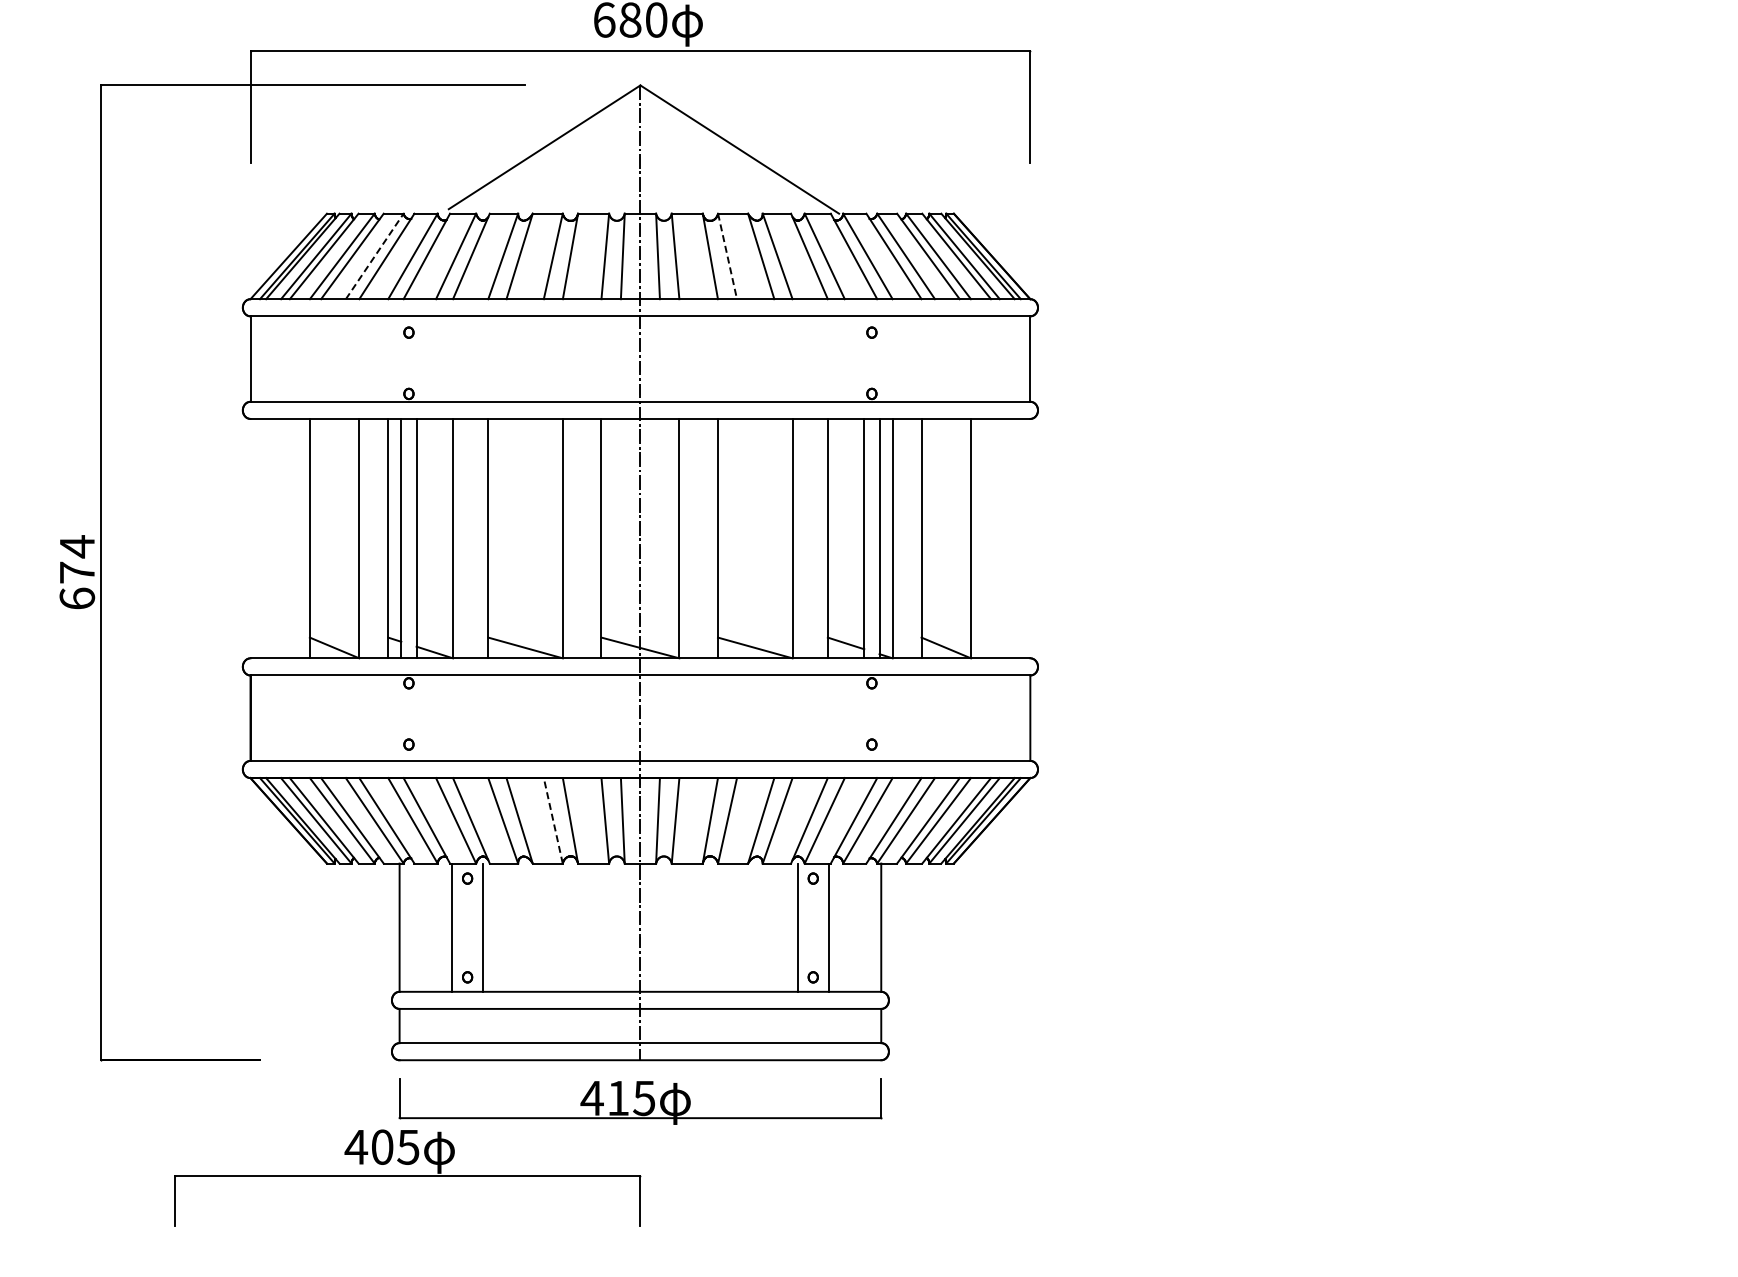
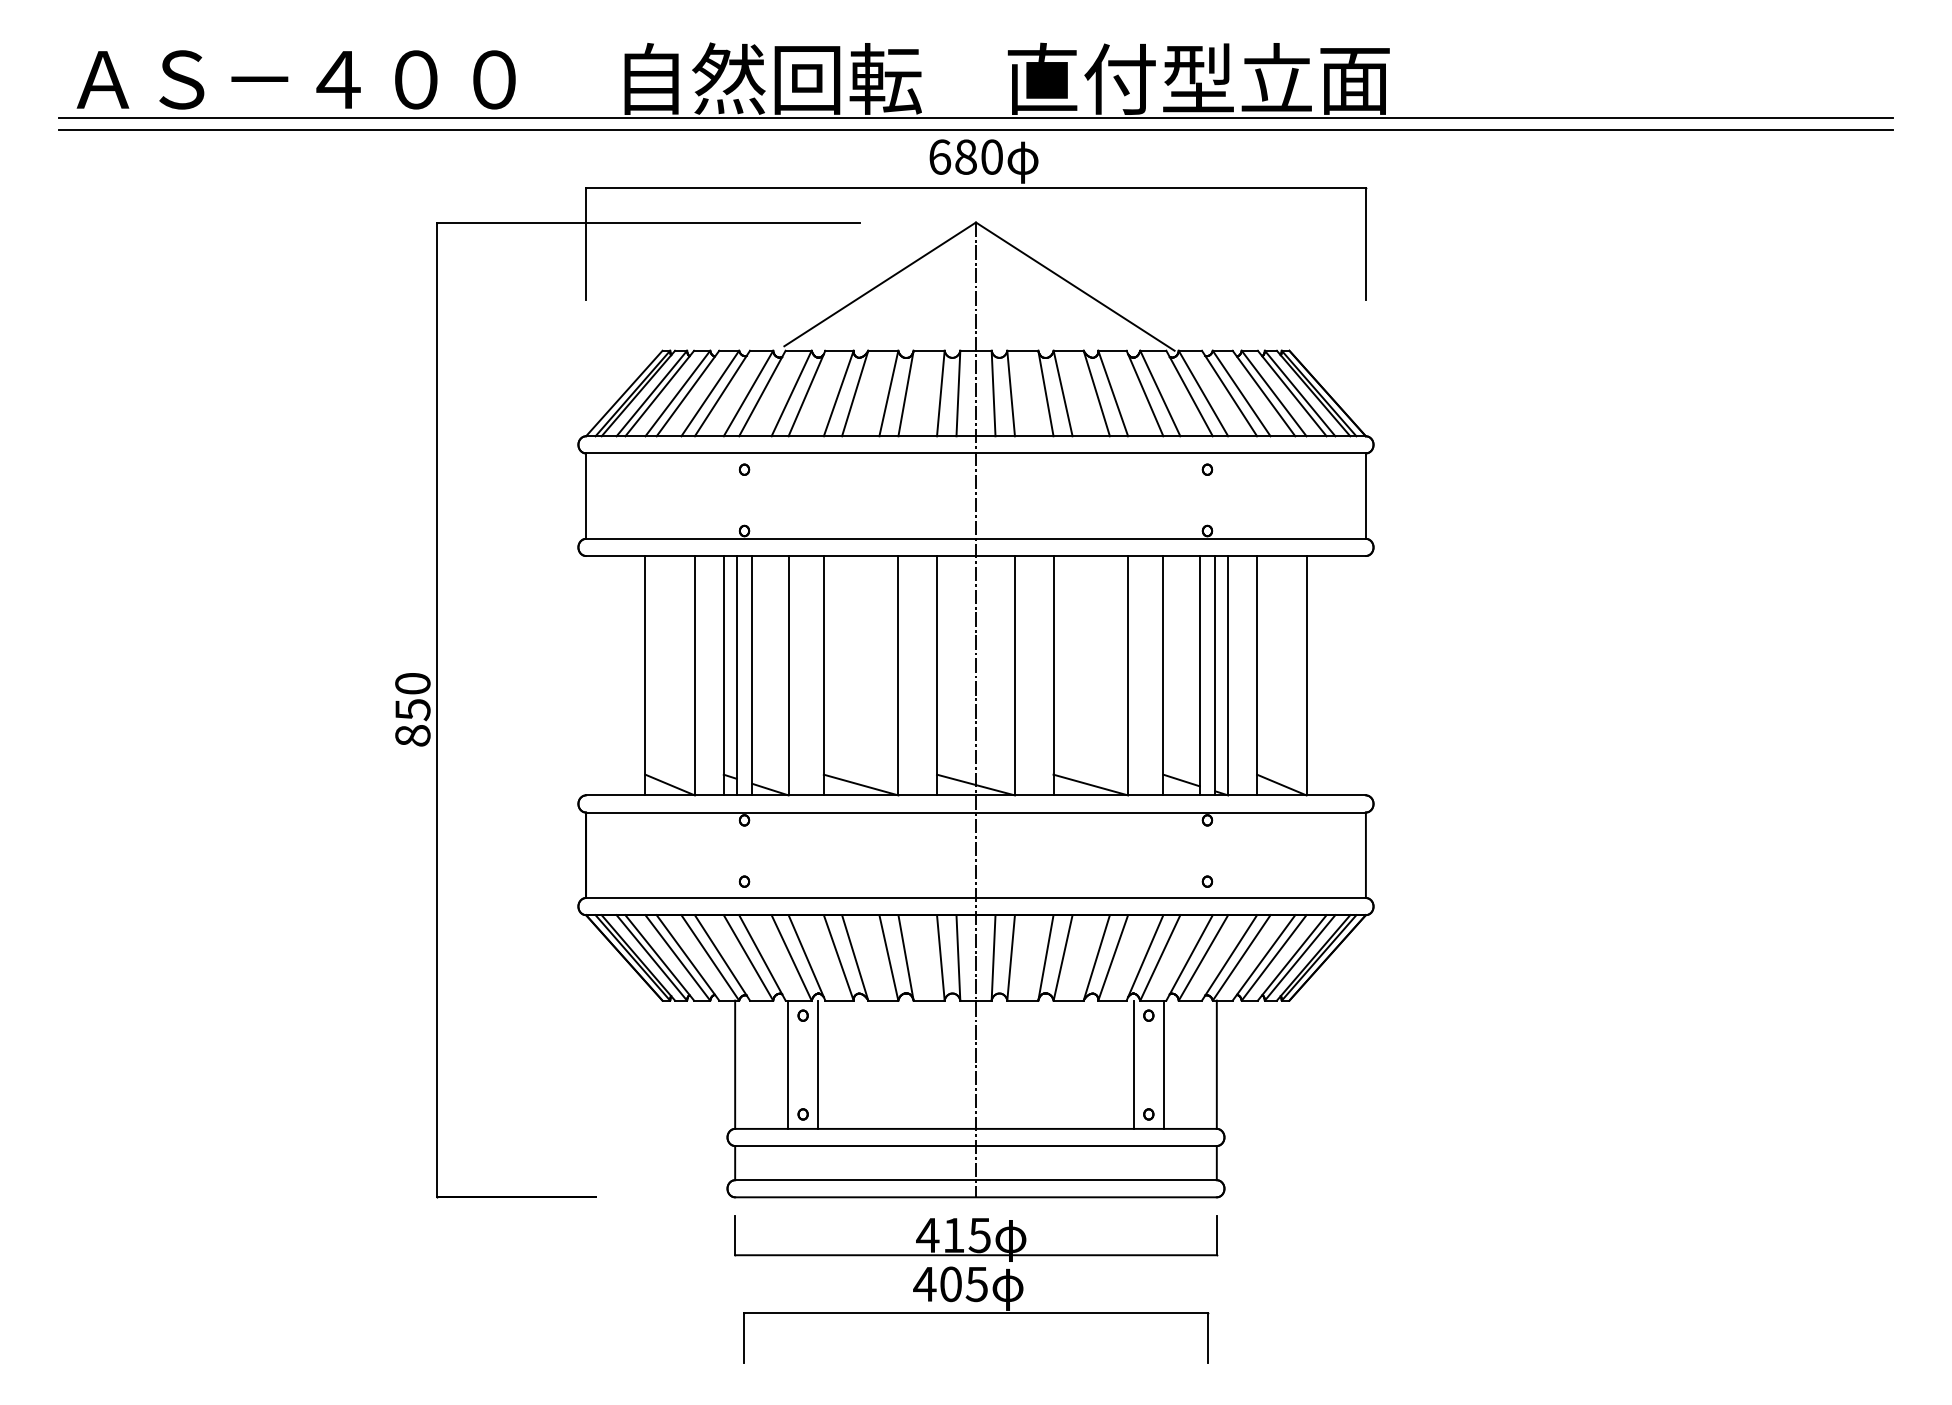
line: (374, 256) -> (710, 393), dashed -> solid
line: (727, 256) -> (1063, 393), dashed -> solid
text: (76, 572) -> (412, 709), 674 -> 850
line: (552, 820) -> (888, 957), dashed -> solid
part: (407, 1177) -> (976, 1314), moved

